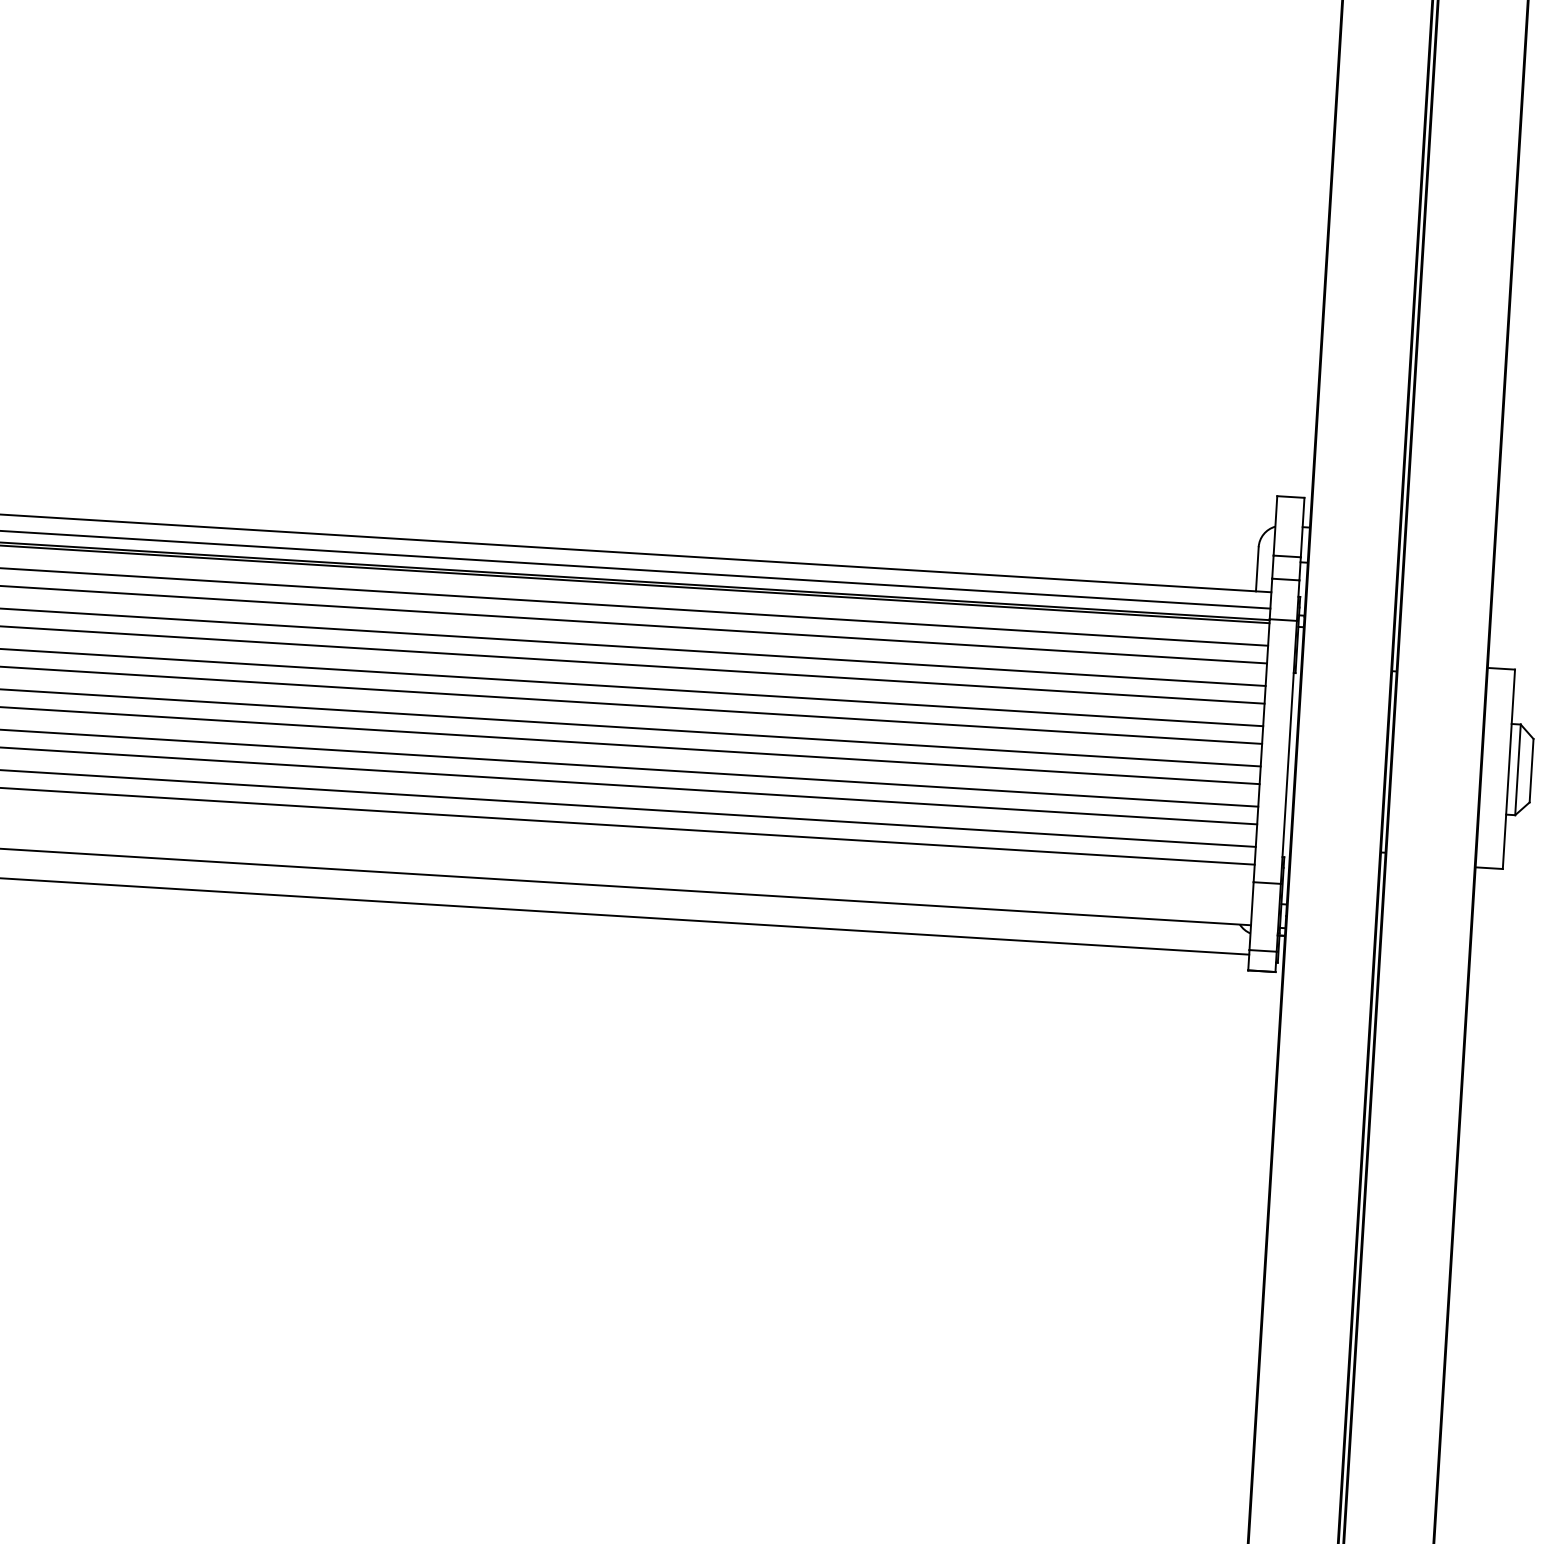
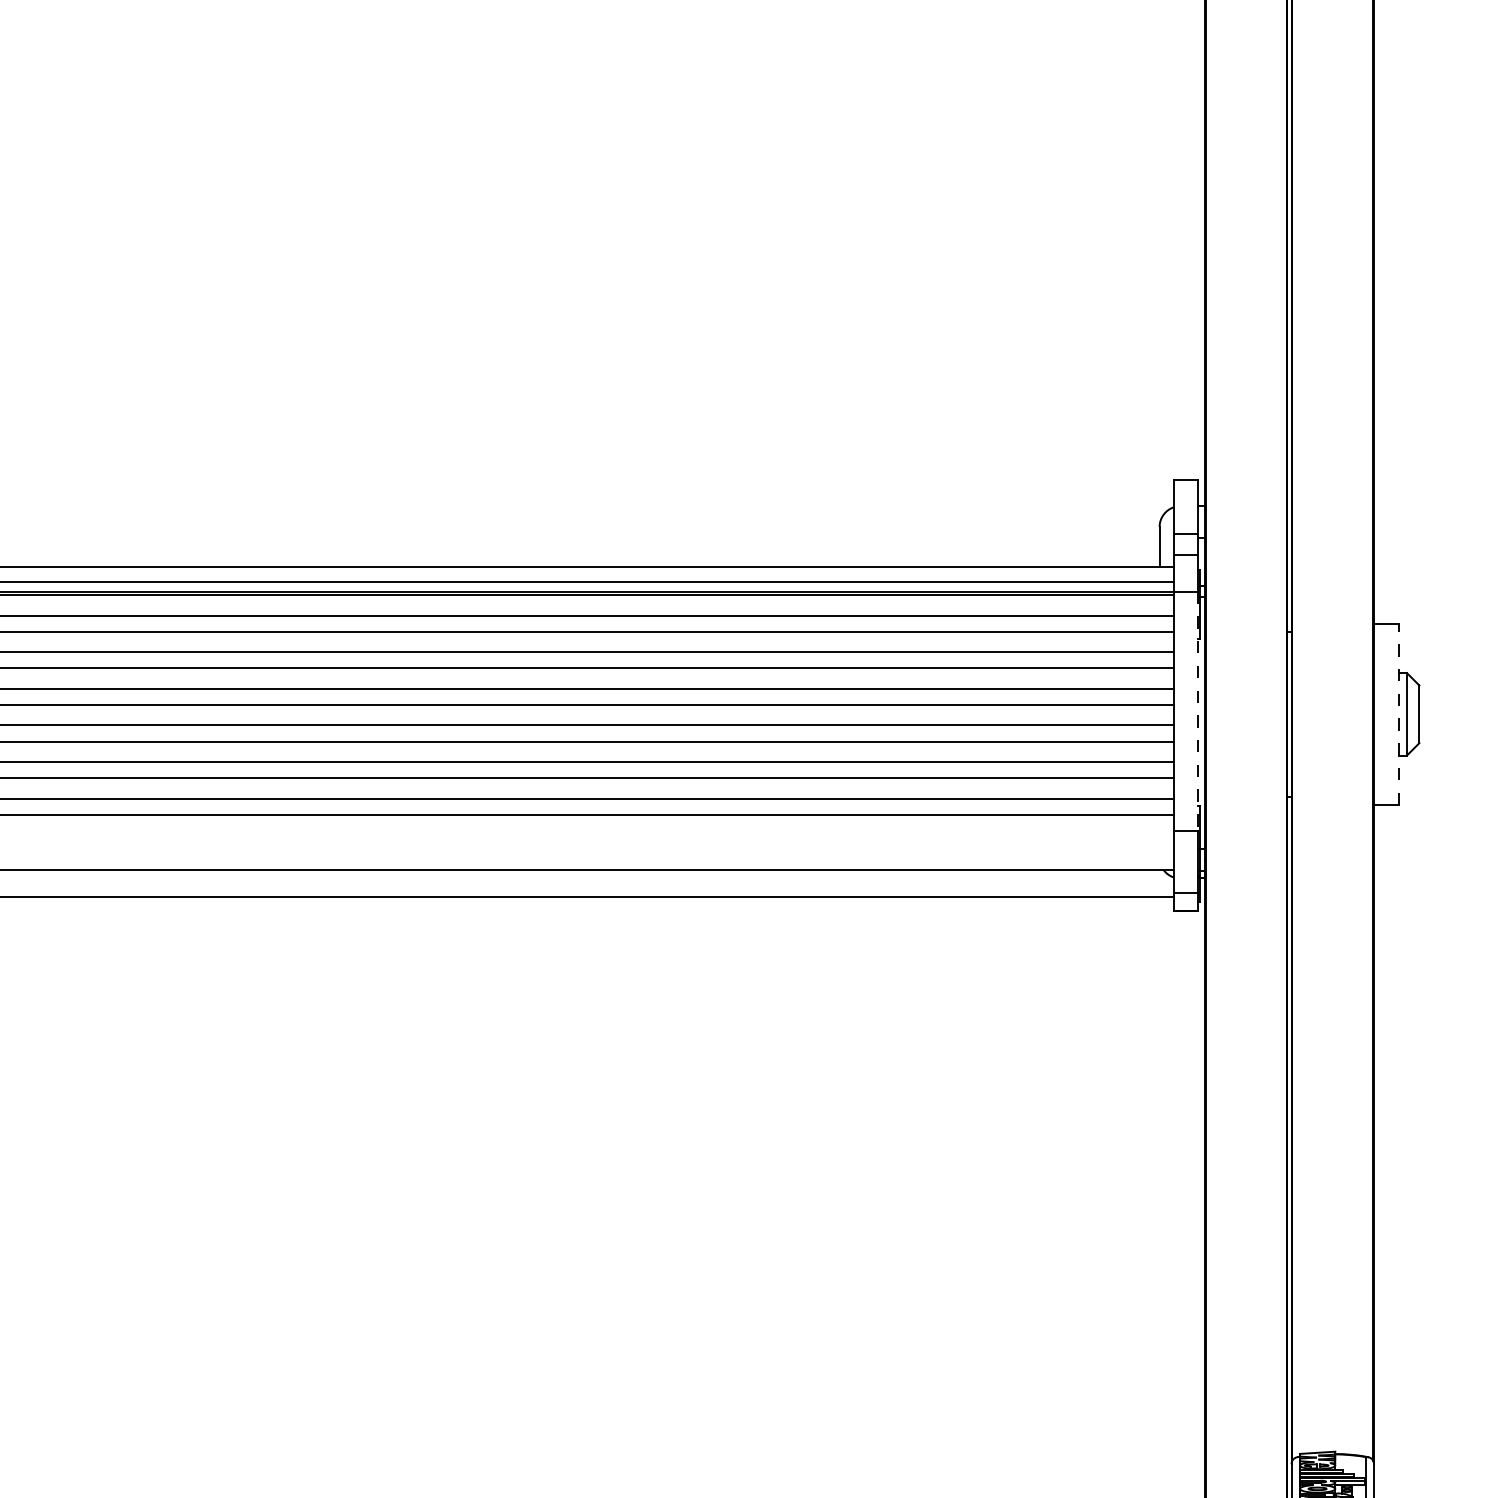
line: (1288, 752) -> (1198, 711), solid -> dashed
line: (1508, 769) -> (1398, 714), solid -> dashed

